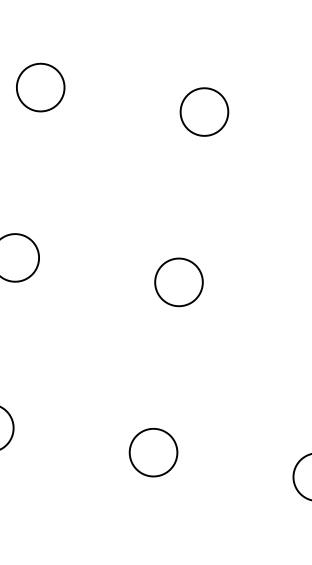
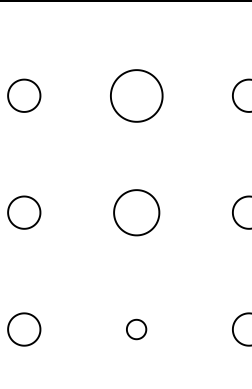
part: (204, 111) -> (136, 95), size x1.6
part: (178, 282) -> (136, 212), size x1.4
part: (153, 452) -> (136, 329), size x0.6

